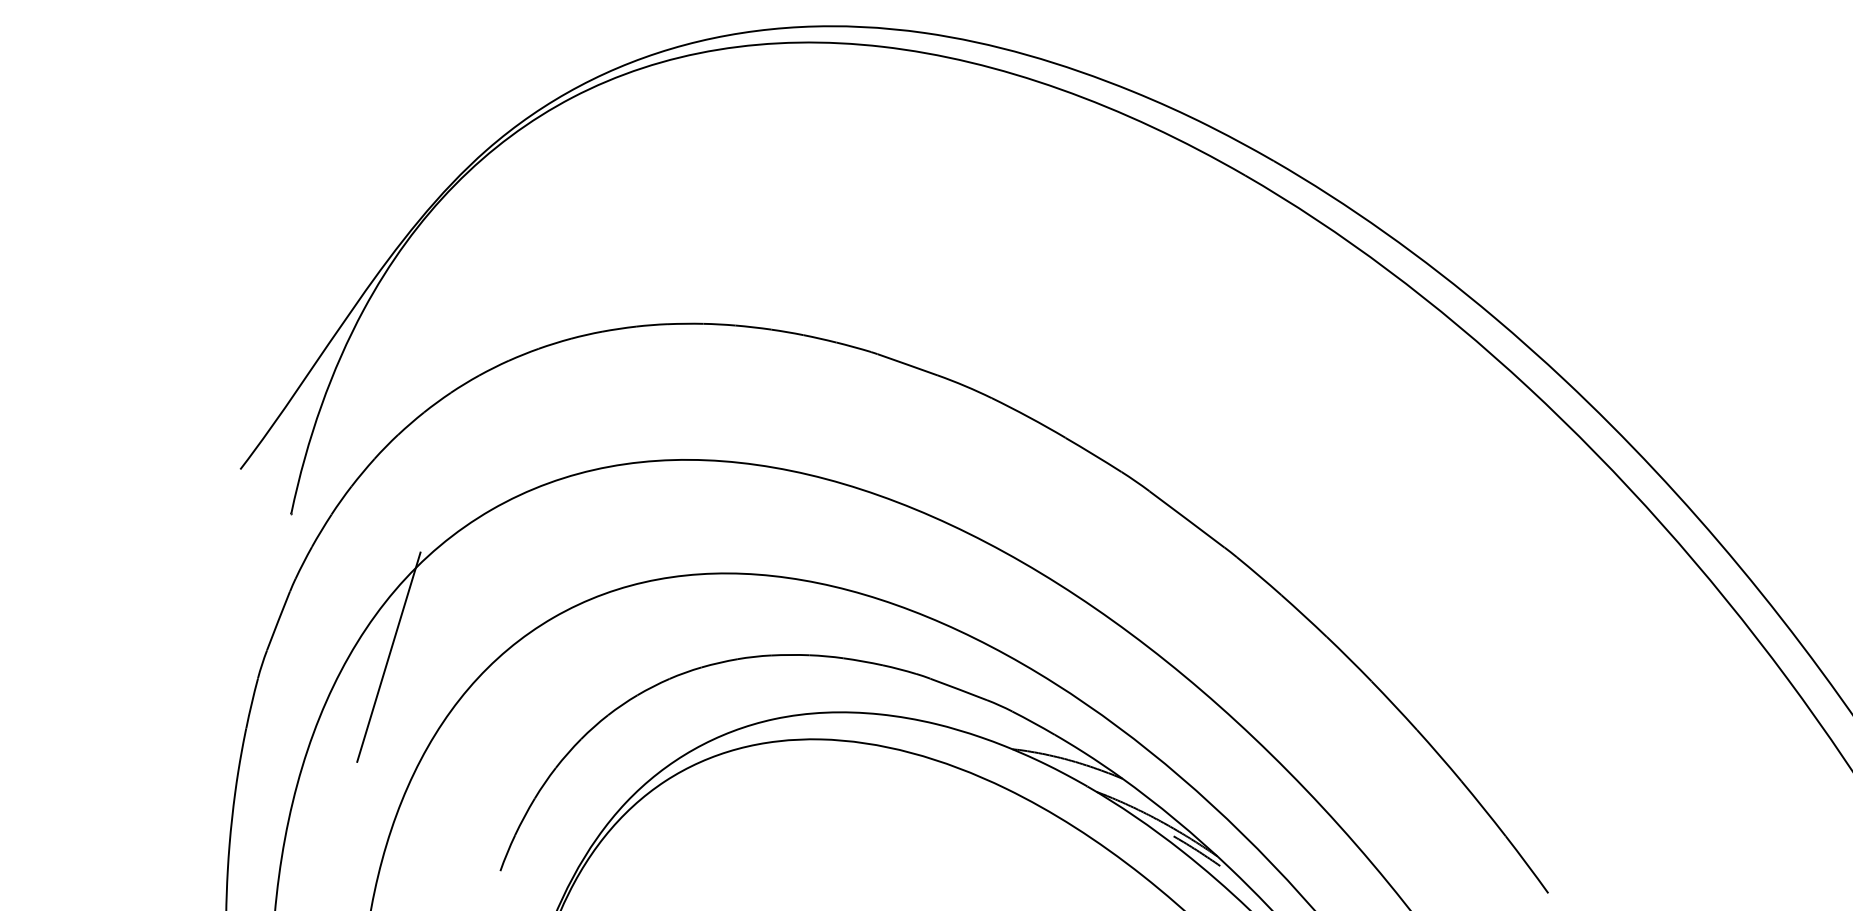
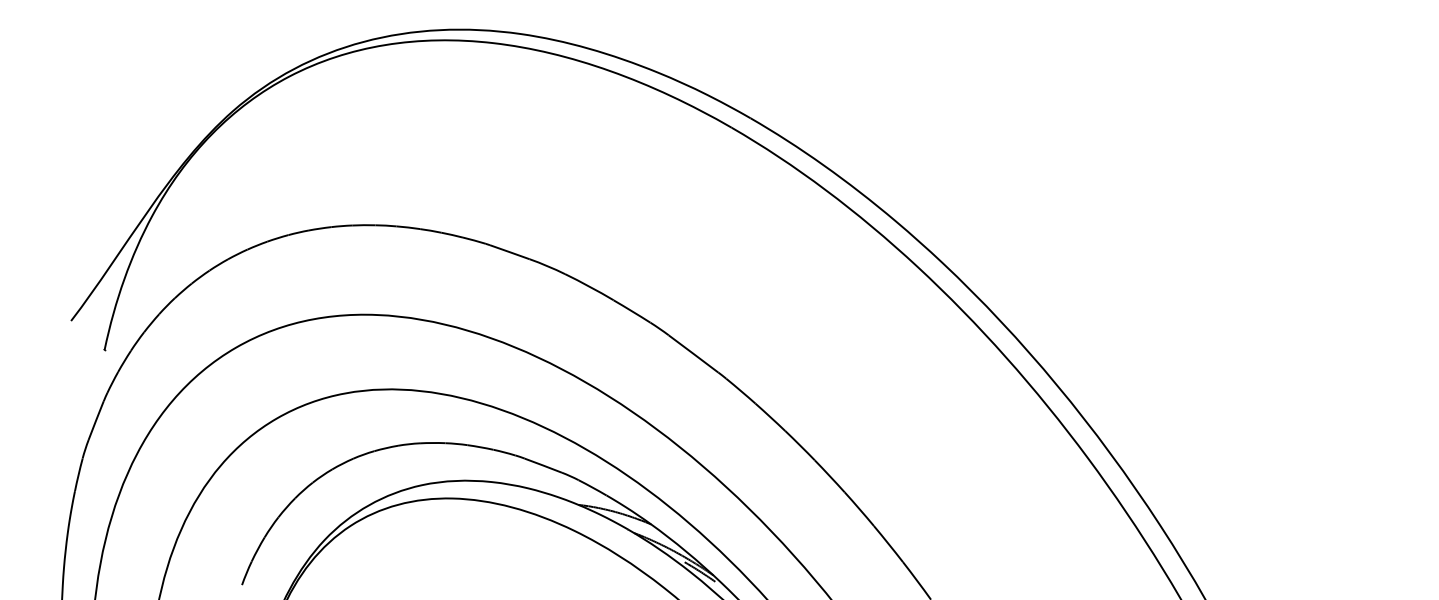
line: (388, 657) -> (168, 444), removed

